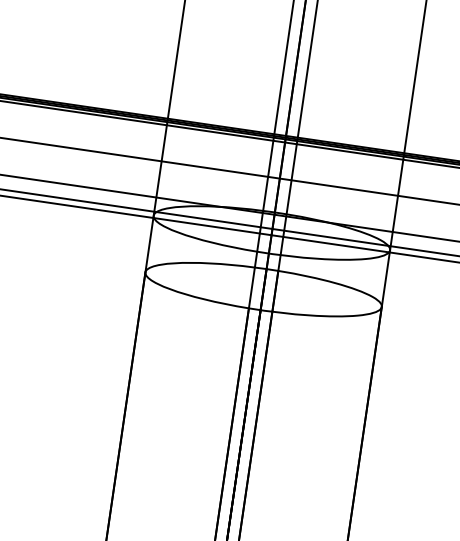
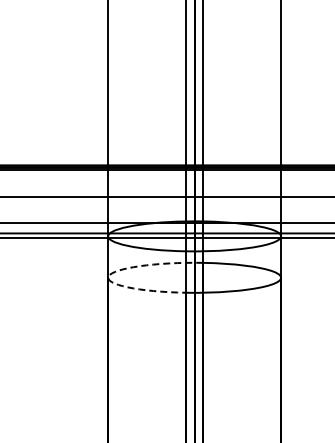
arc: (150, 267) -> (111, 273), solid -> dashed

